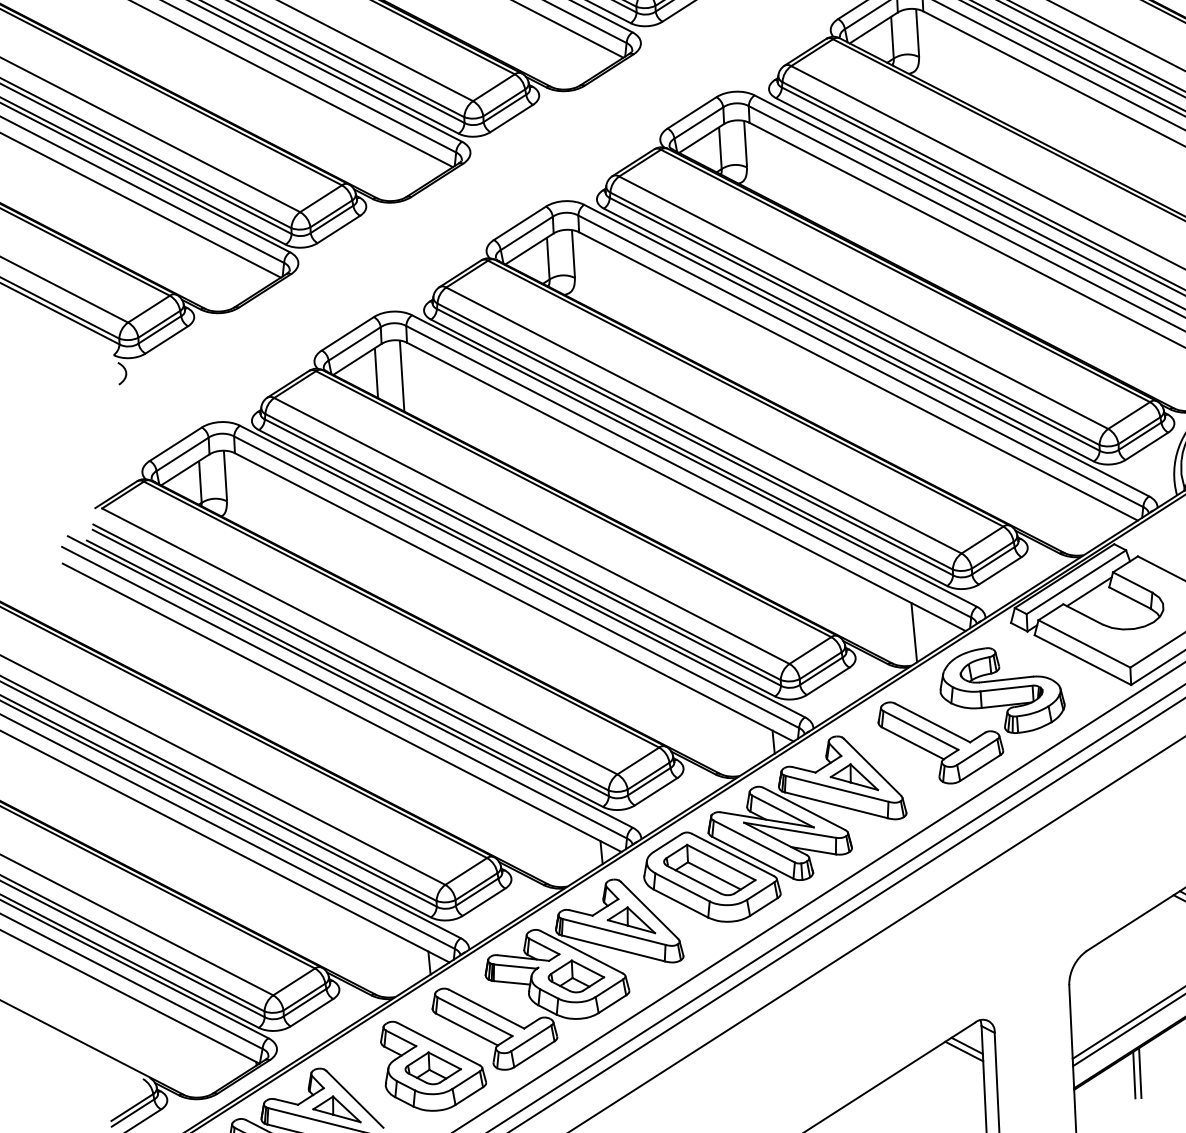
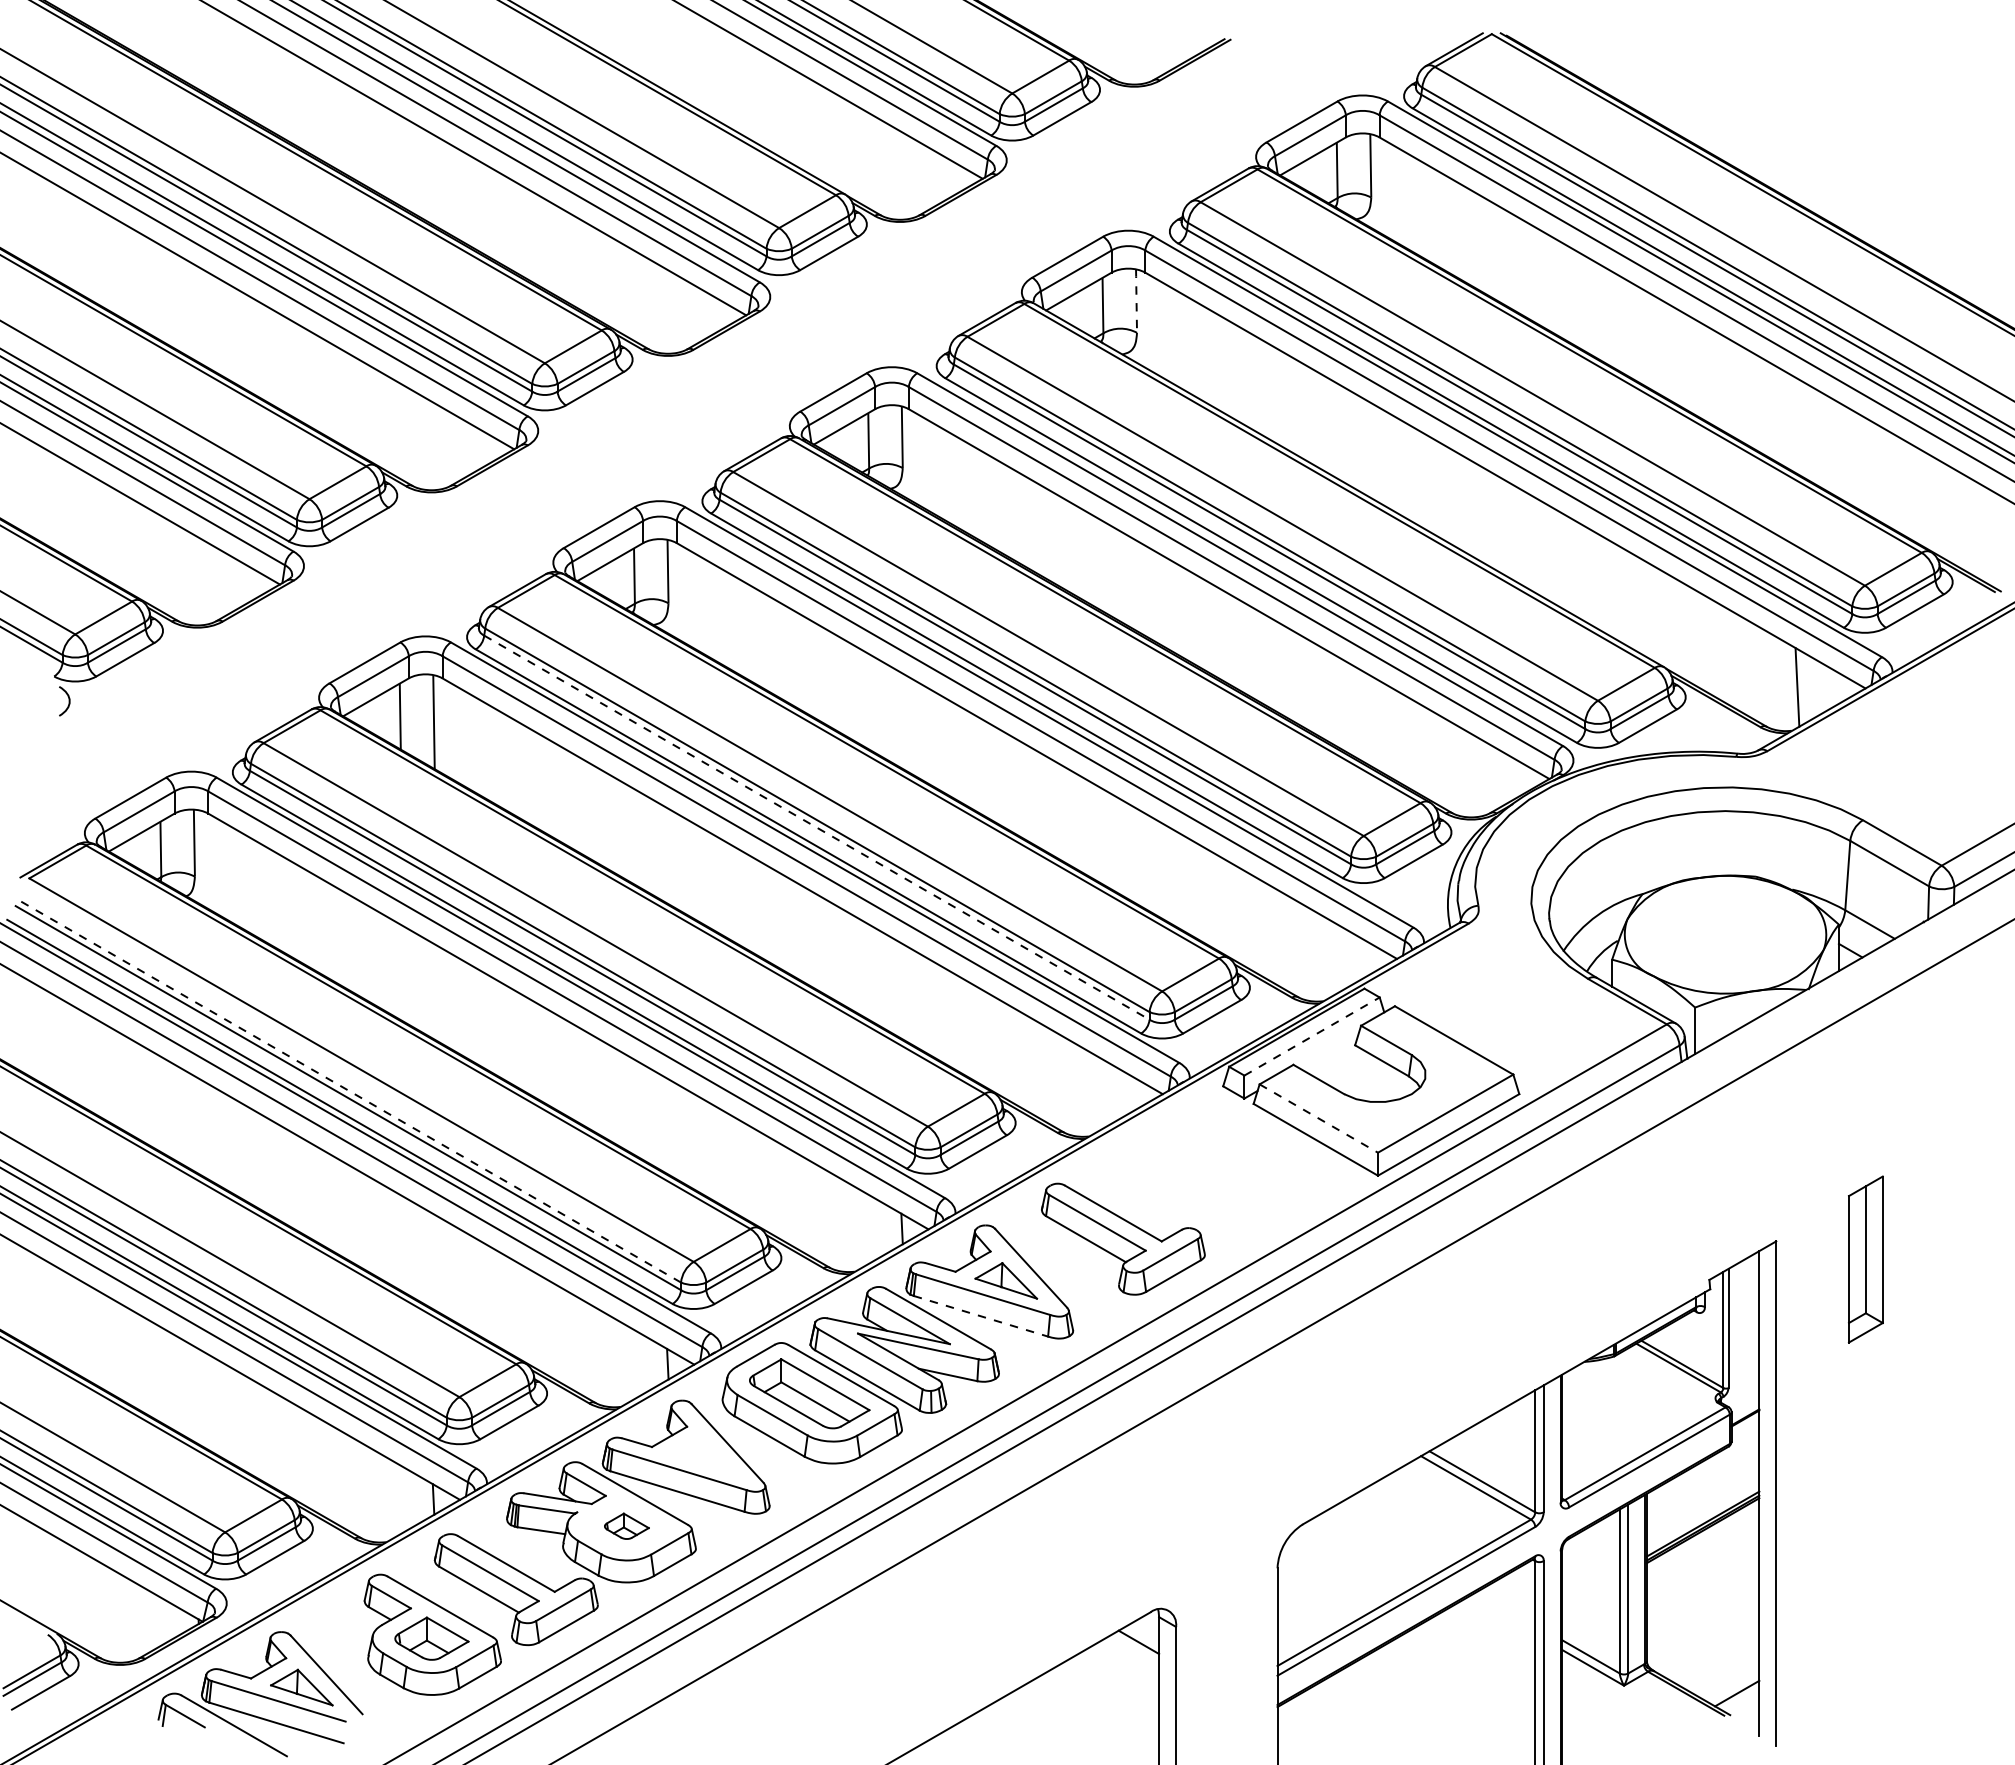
line: (917, 33) -> (1136, 301), solid -> dashed
line: (695, 441) -> (817, 827), solid -> dashed
line: (1076, 582) -> (1312, 1036), solid -> dashed
line: (1089, 591) -> (1328, 1049), removed
line: (914, 632) -> (1094, 1092), removed
line: (1084, 643) -> (1319, 1118), solid -> dashed
line: (350, 657) -> (348, 1090), solid -> dashed
part: (1002, 690) -> (1207, 1174), removed
line: (836, 805) -> (981, 1316), solid -> dashed
part: (630, 920) -> (702, 1455), removed
part: (576, 976) -> (626, 1526), size x0.6
line: (964, 1051) -> (1134, 1649), removed
line: (1140, 1073) -> (1365, 1689), removed
line: (1134, 1075) -> (1357, 1691), removed

